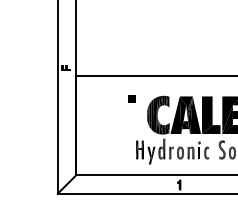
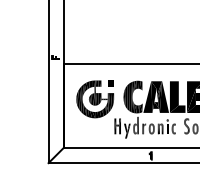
part: (112, 117) -> (94, 99), added

